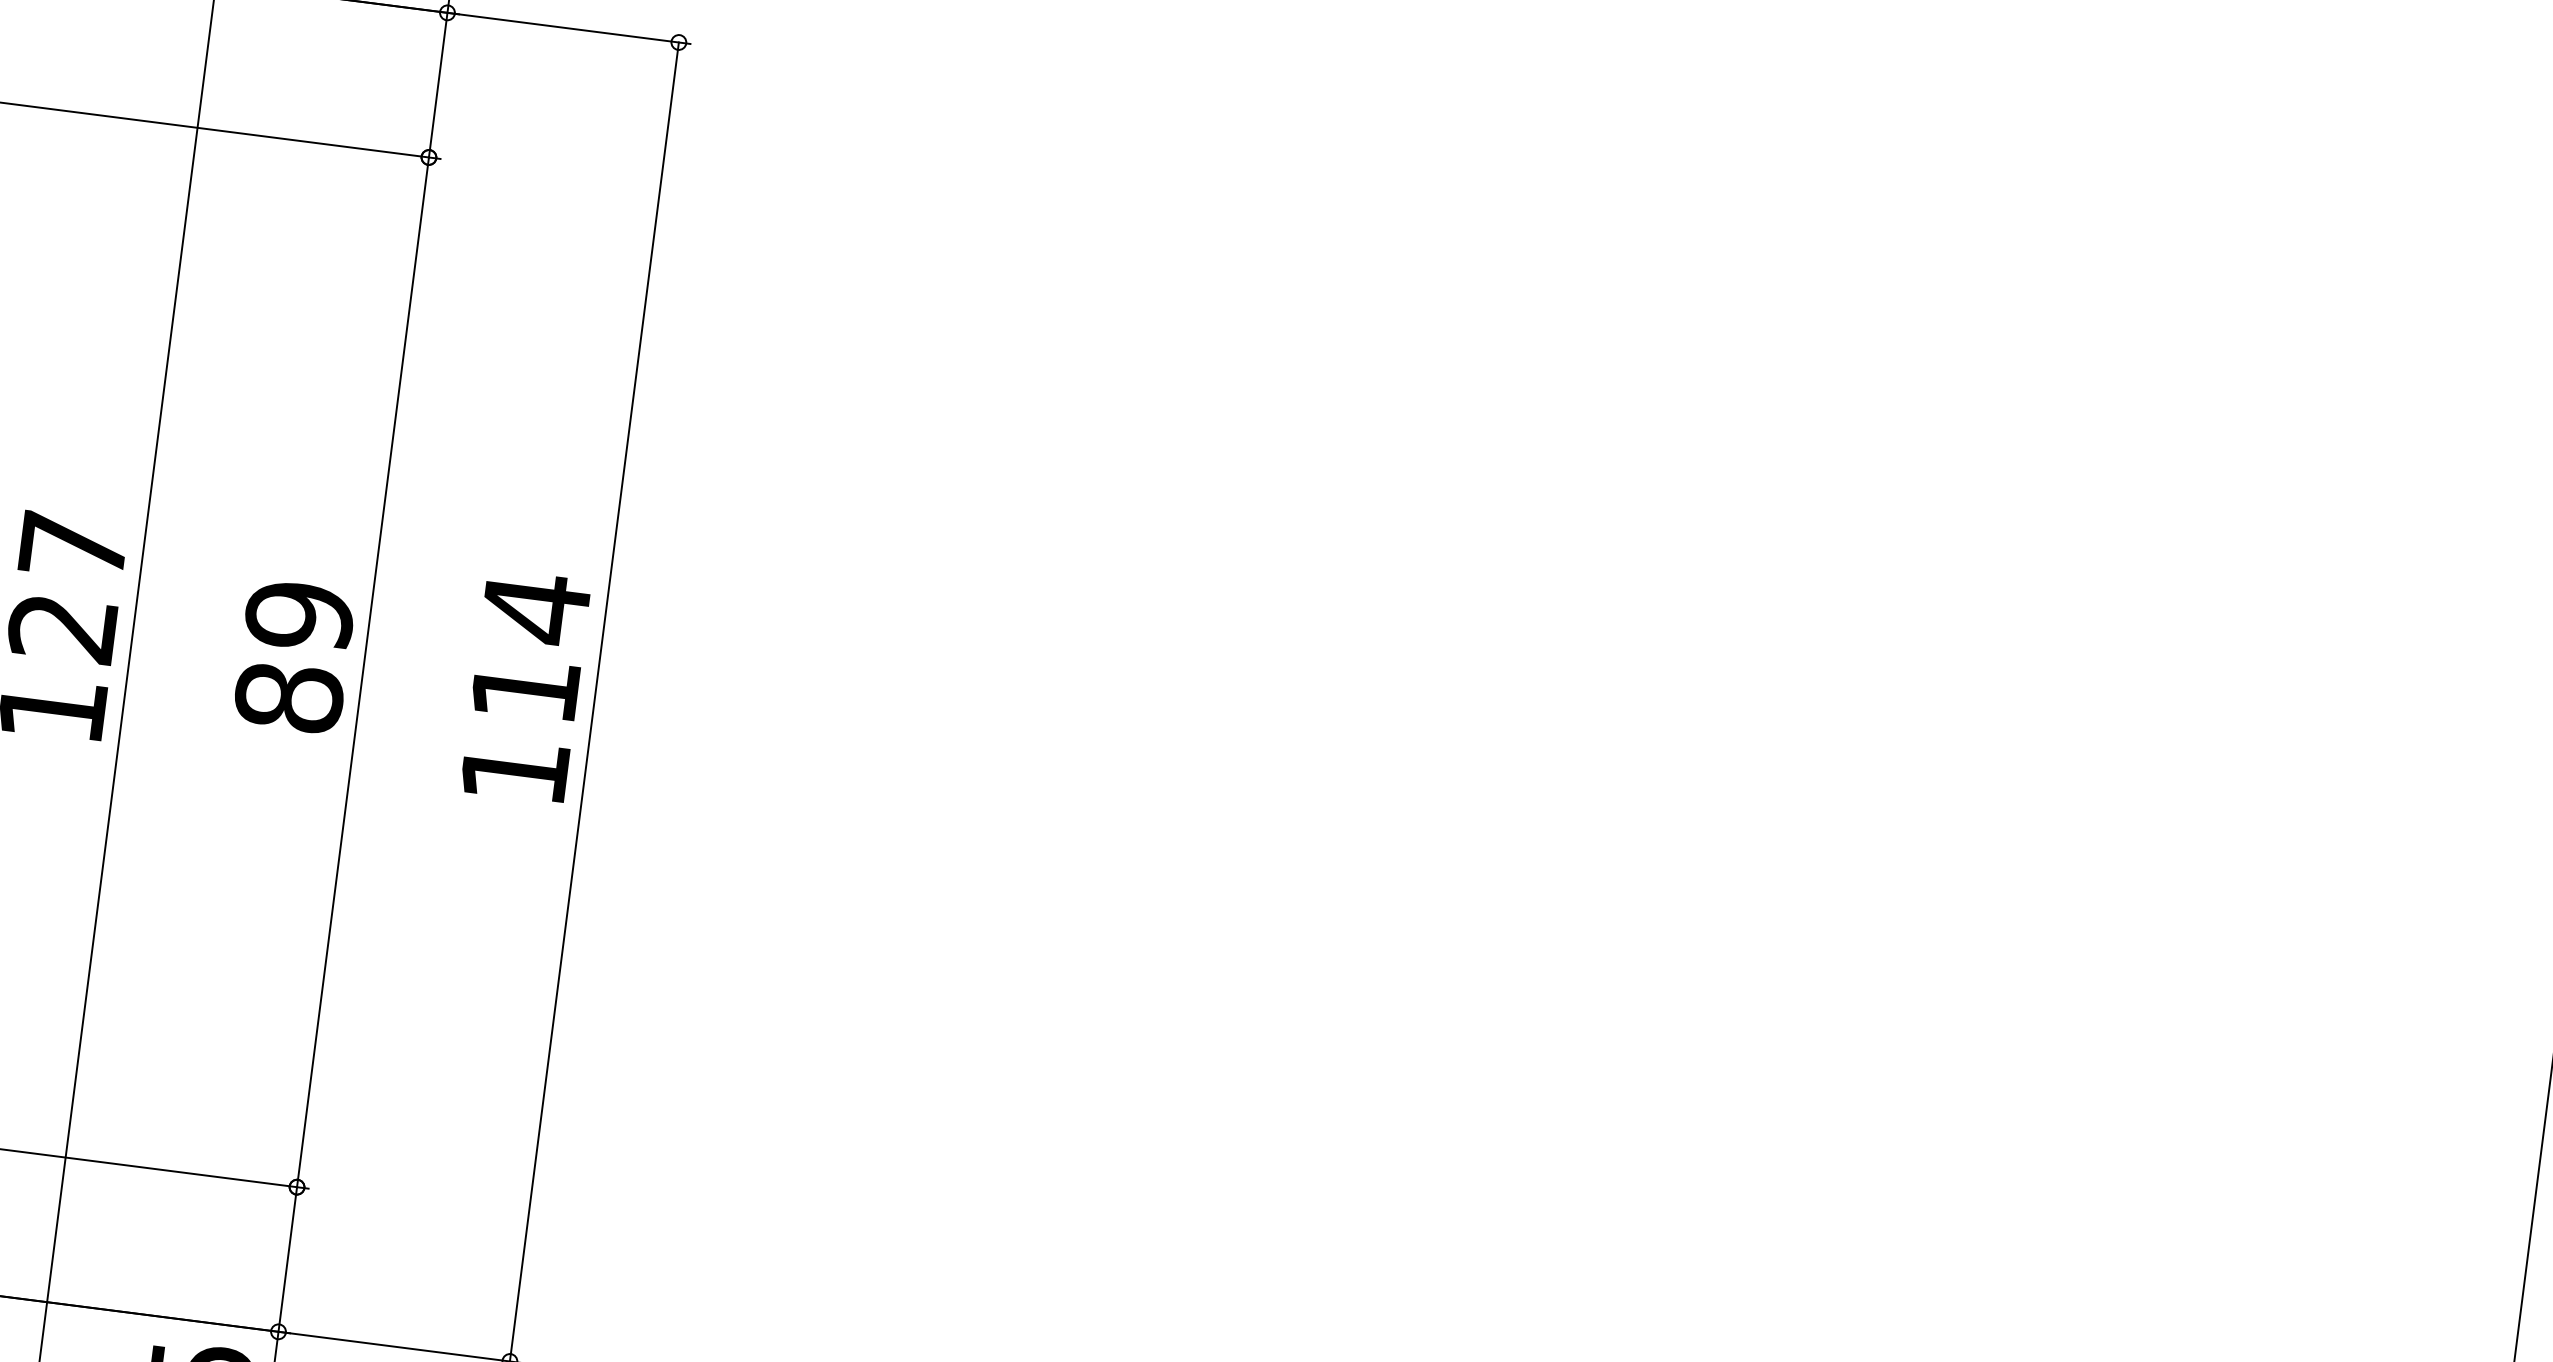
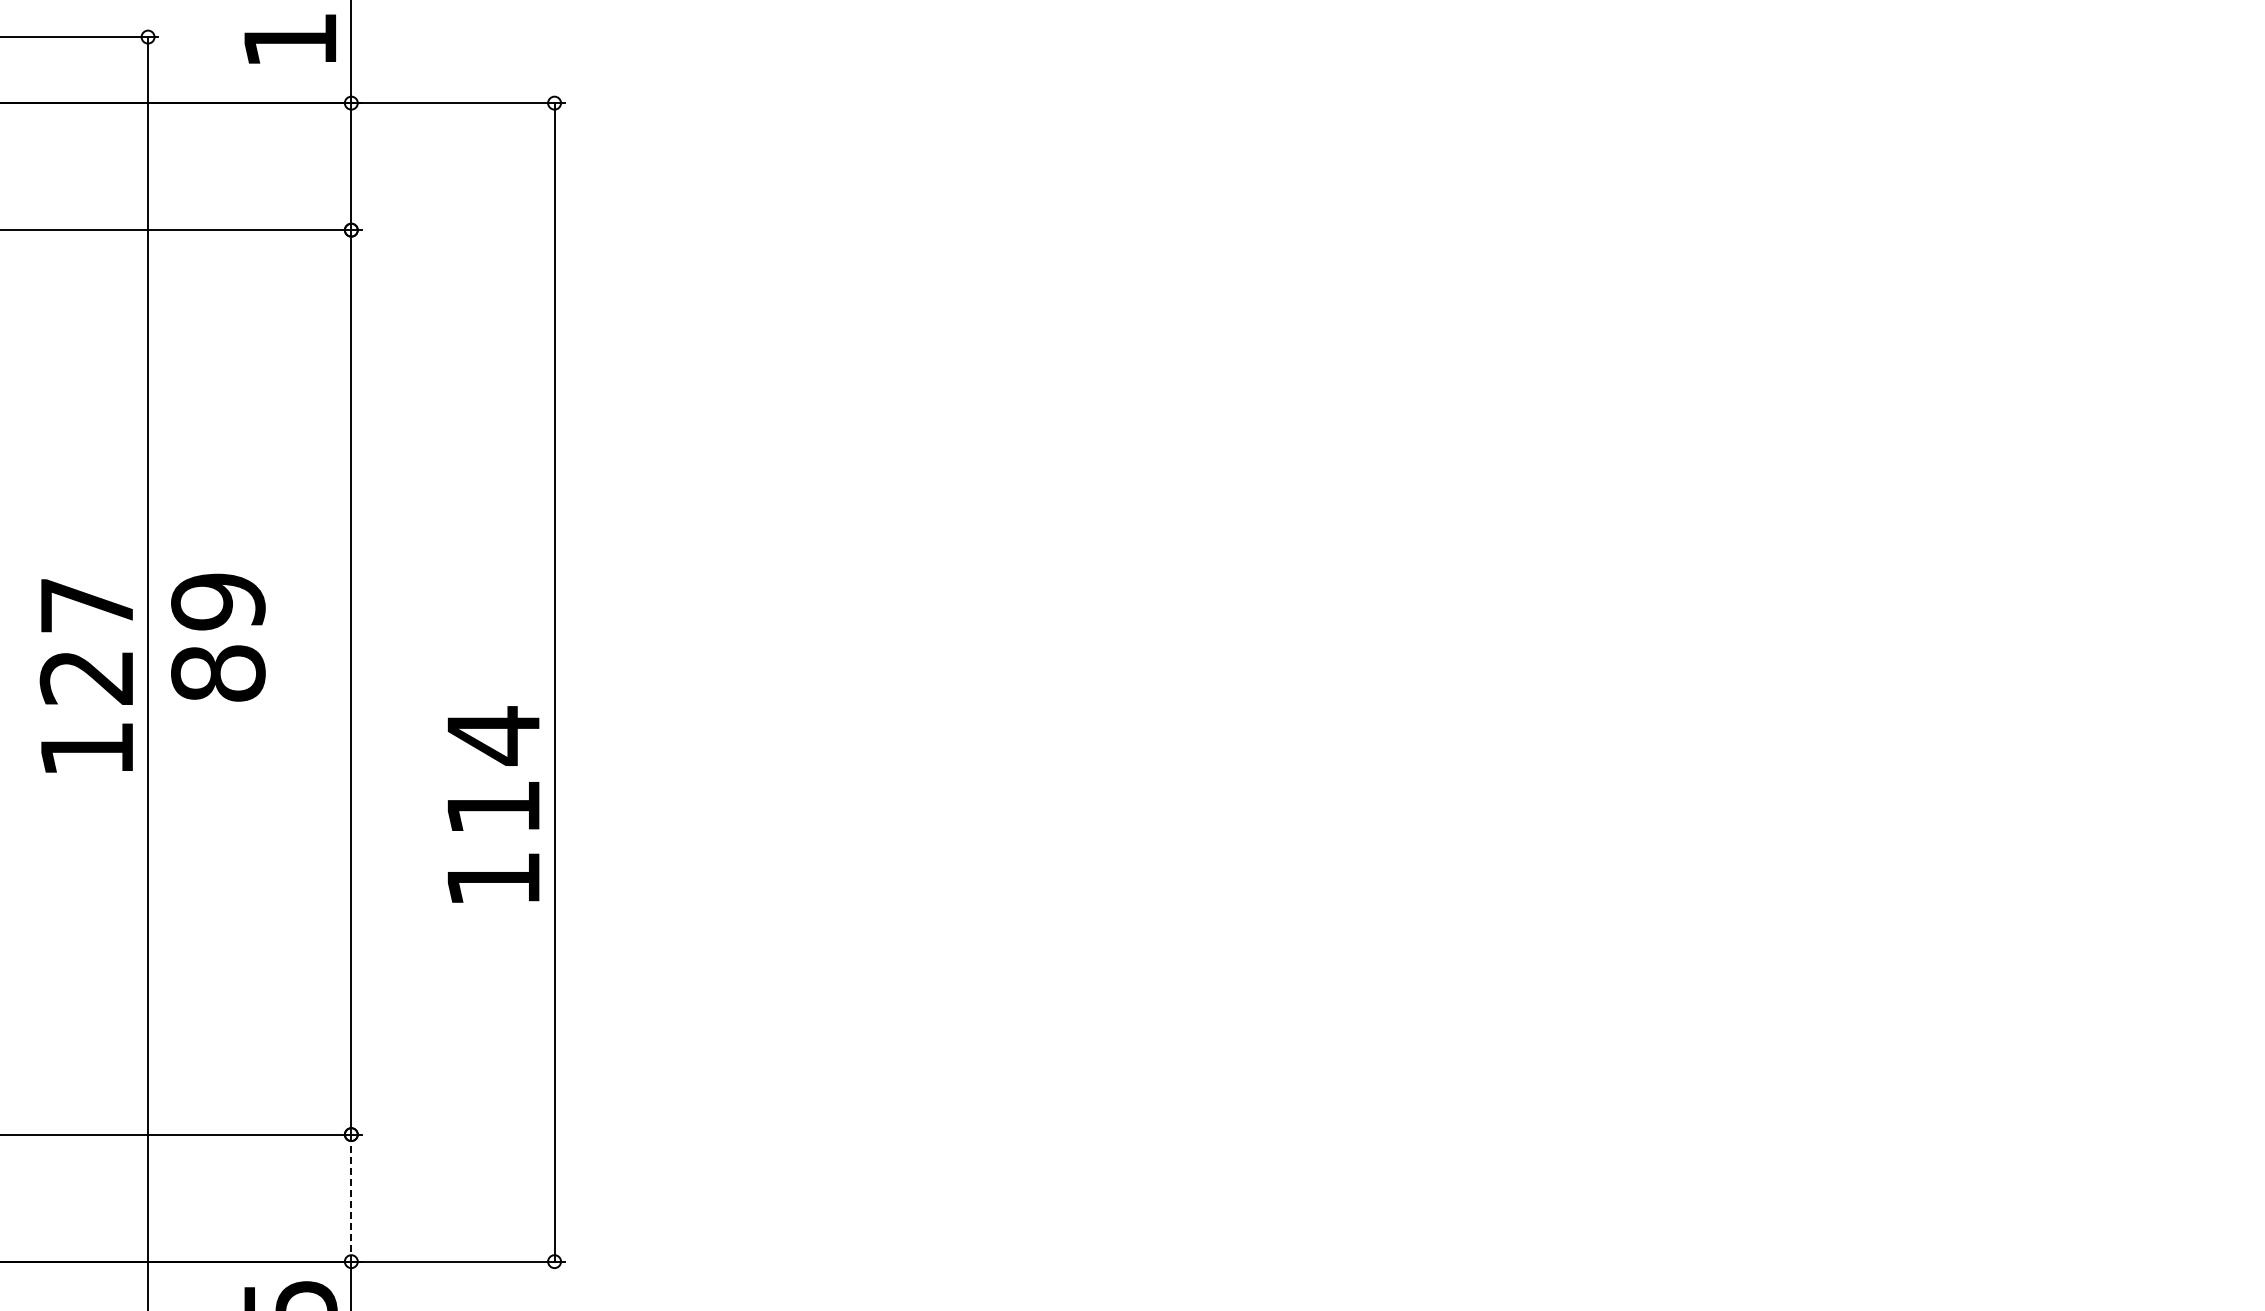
text: (294, 656) -> (218, 637), moved
text: (525, 686) -> (493, 804), moved
line: (287, 1259) -> (351, 1198), solid -> dashed

